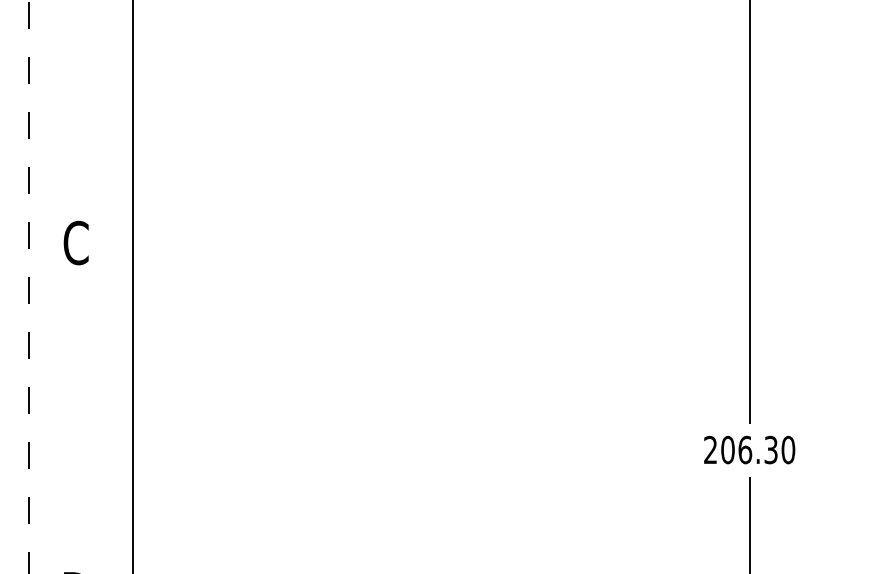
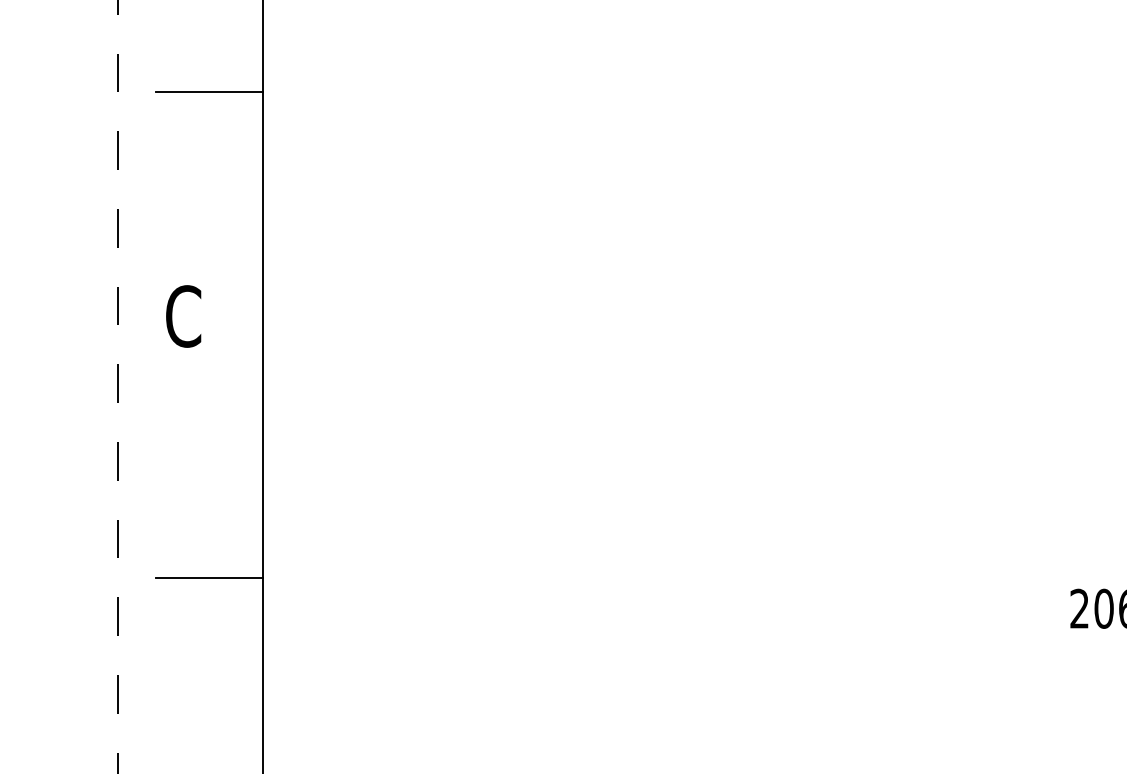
line: (94, 84) -> (209, 92), added
line: (94, 428) -> (209, 578), added

